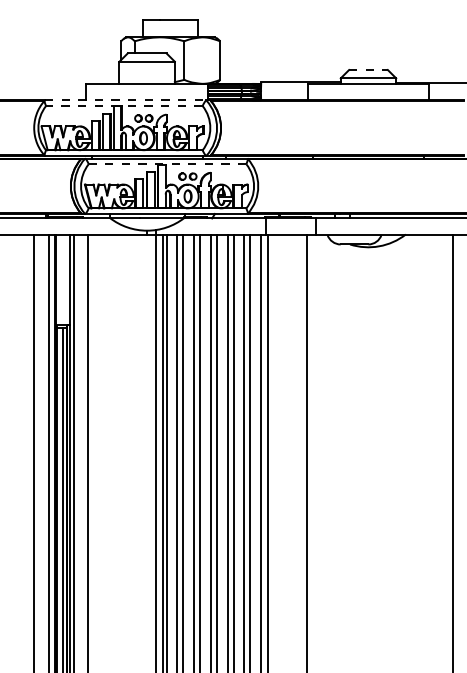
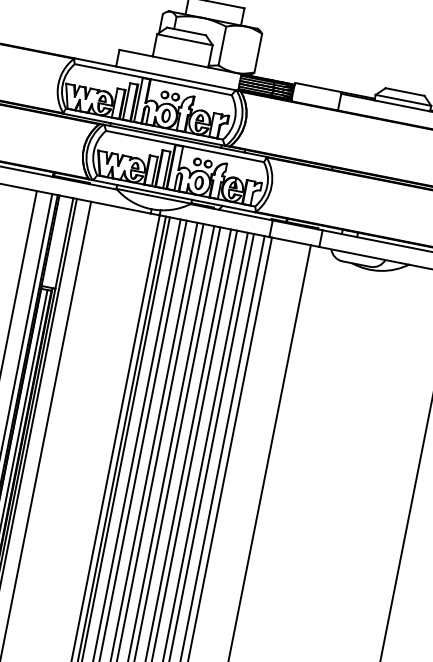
line: (368, 70) -> (405, 92), dashed -> solid
line: (125, 100) -> (155, 74), dashed -> solid
line: (123, 106) -> (152, 79), dashed -> solid
line: (167, 164) -> (184, 146), dashed -> solid

